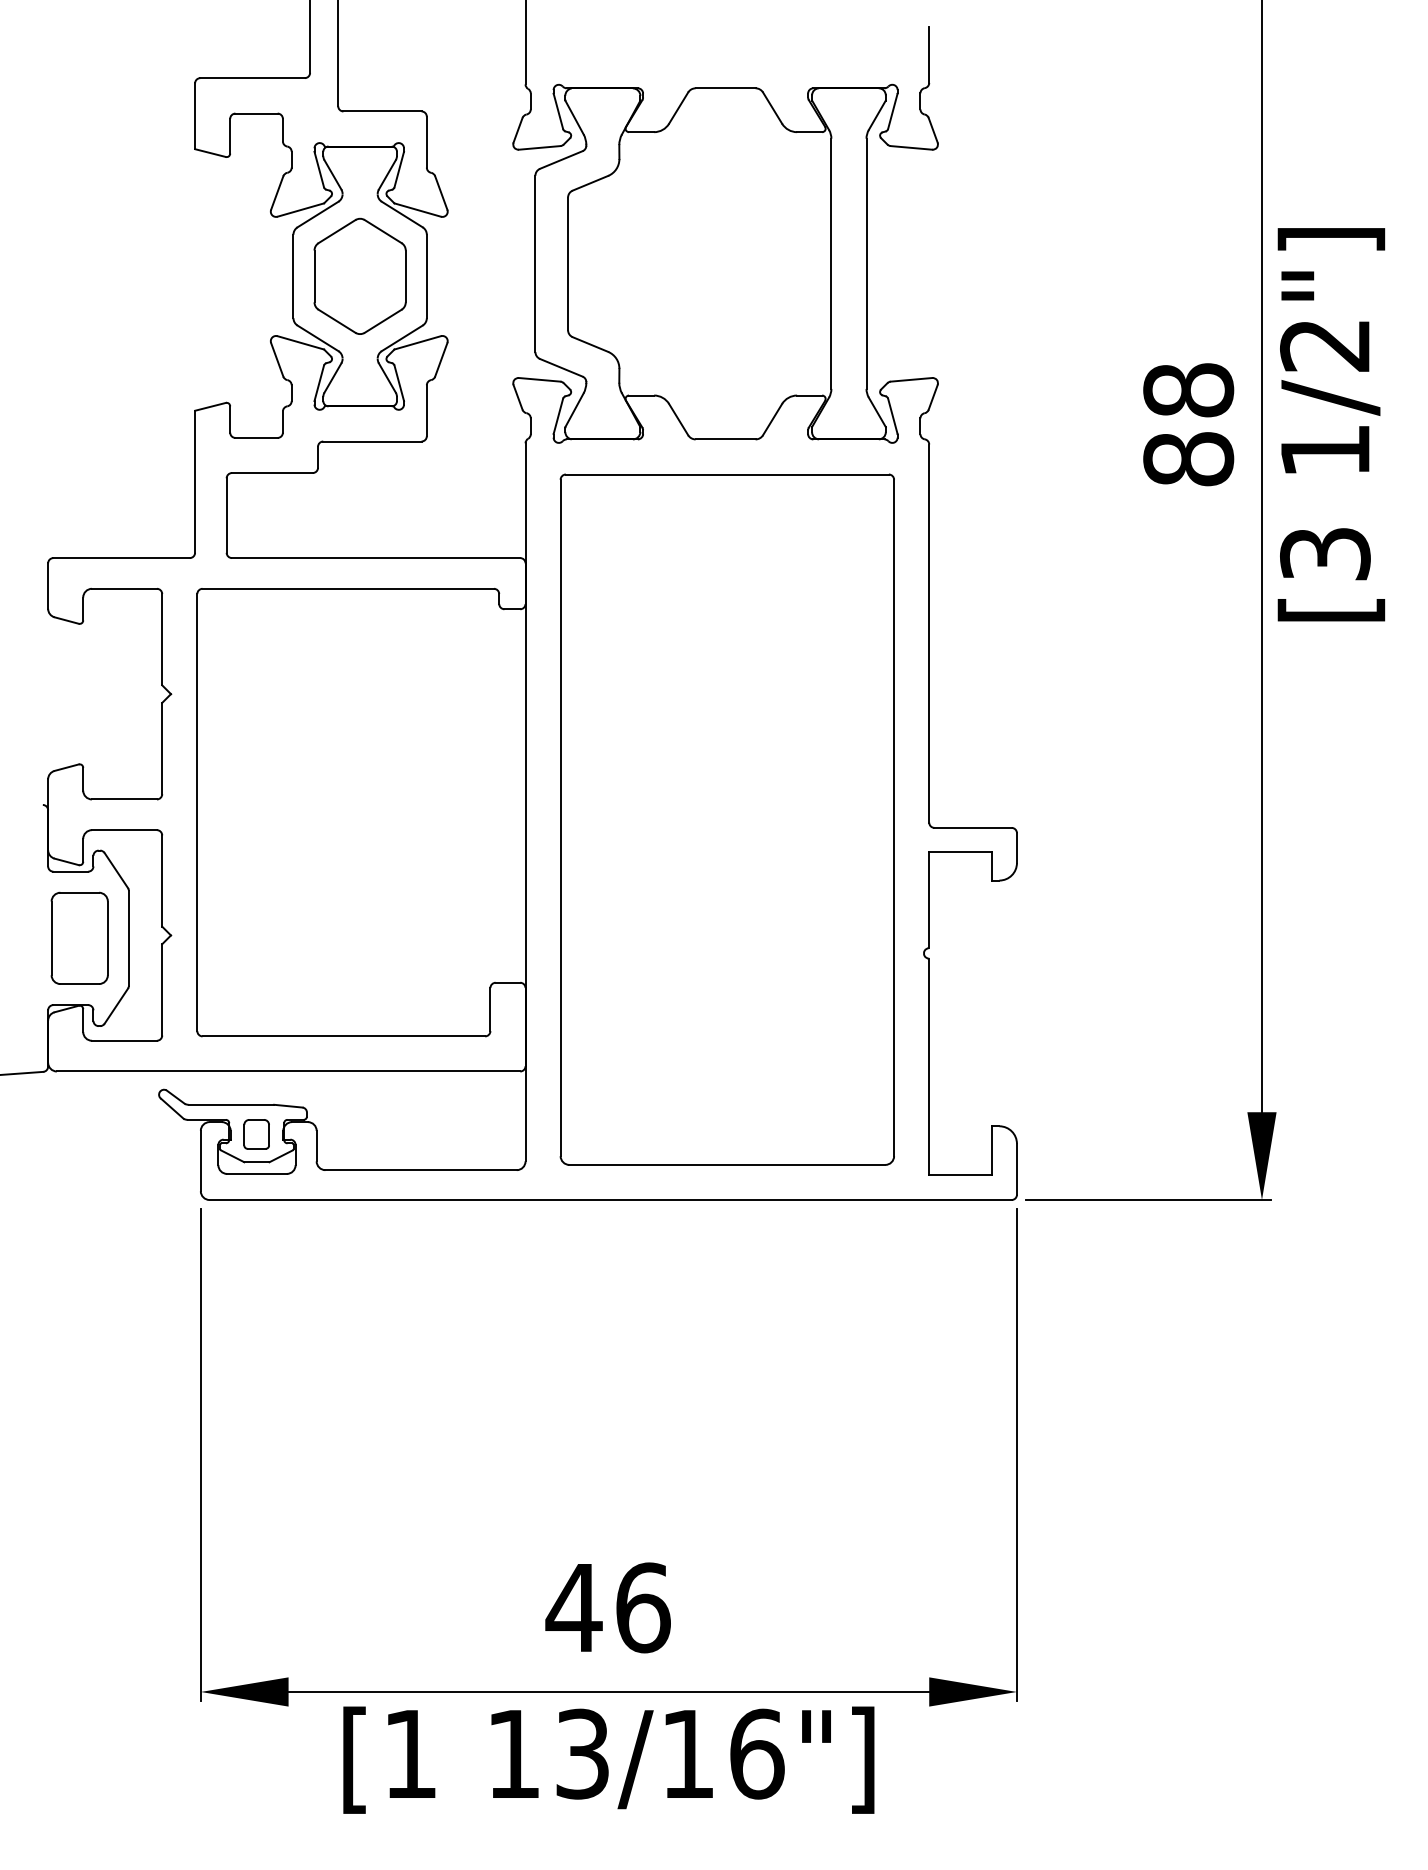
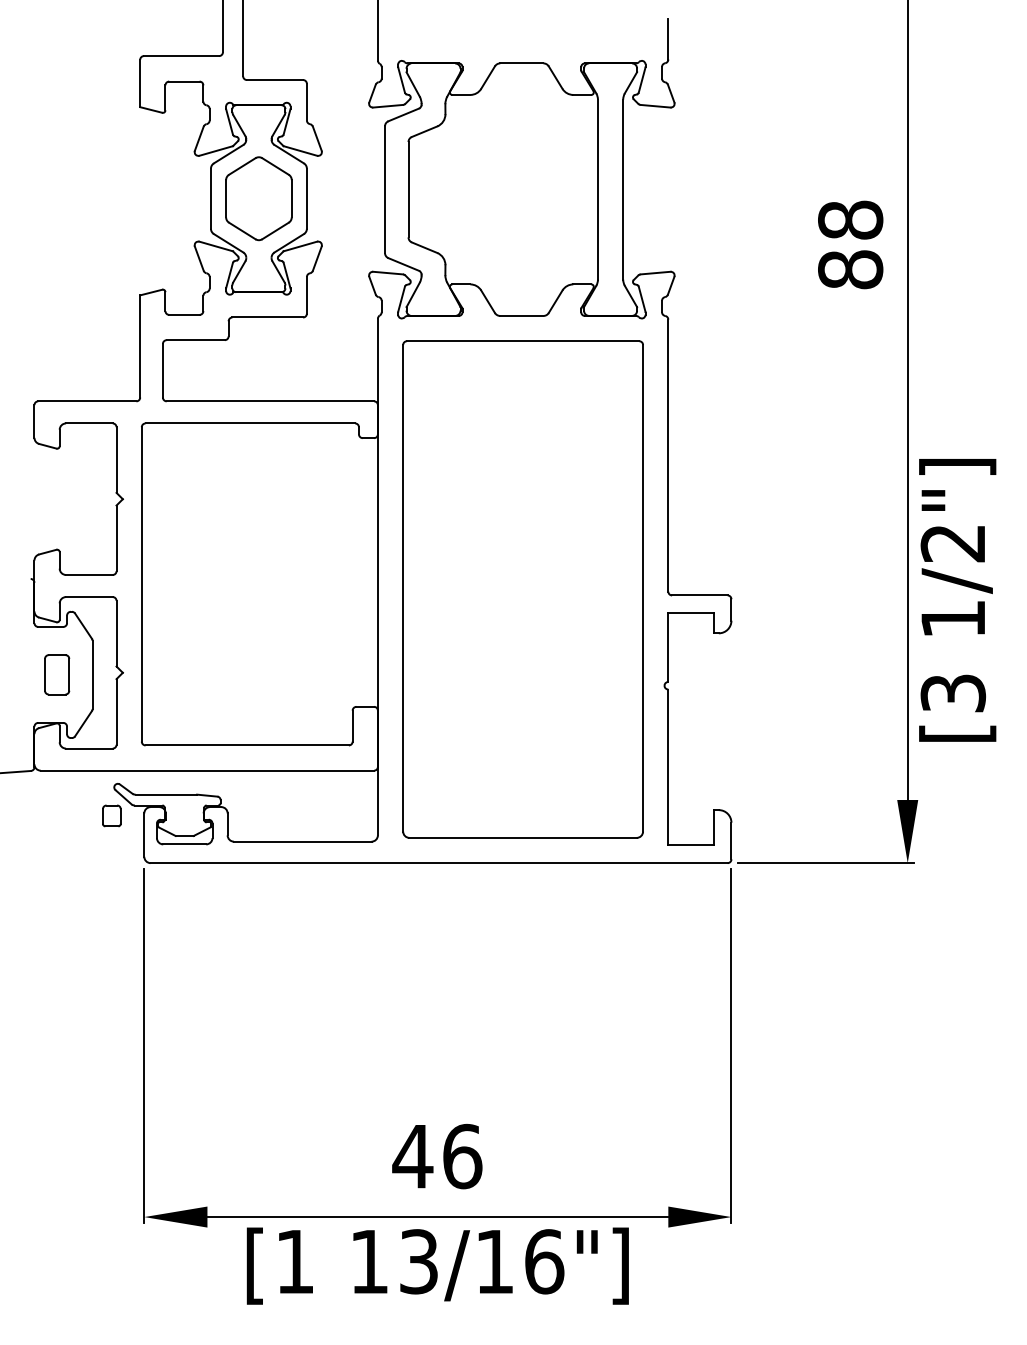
text: (1188, 424) -> (850, 244), moved
text: (1331, 424) -> (957, 600), moved
part: (79, 937) -> (57, 674), size x0.6
part: (256, 1134) -> (111, 816), moved

